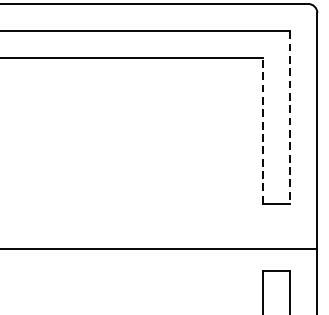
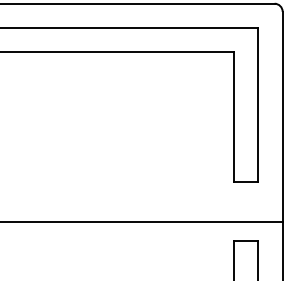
line: (290, 117) -> (258, 104), dashed -> solid
line: (263, 130) -> (234, 116), dashed -> solid

